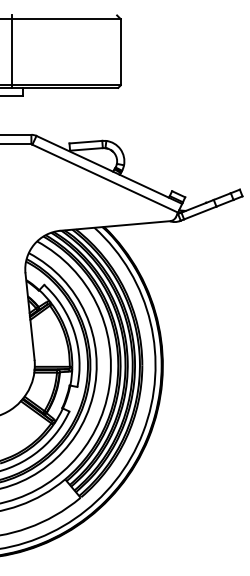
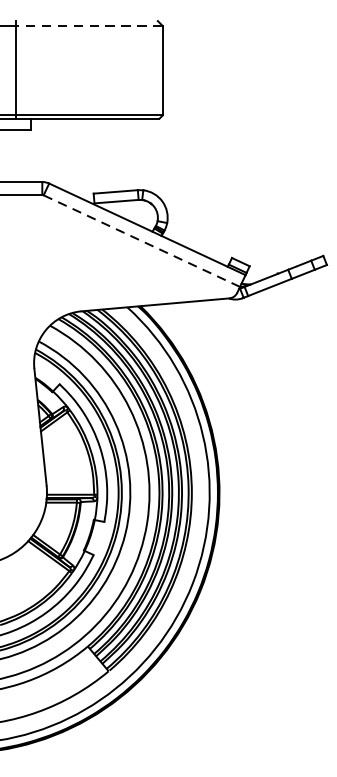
line: (65, 19) -> (88, 26), solid -> dashed
line: (105, 178) -> (142, 240), solid -> dashed

